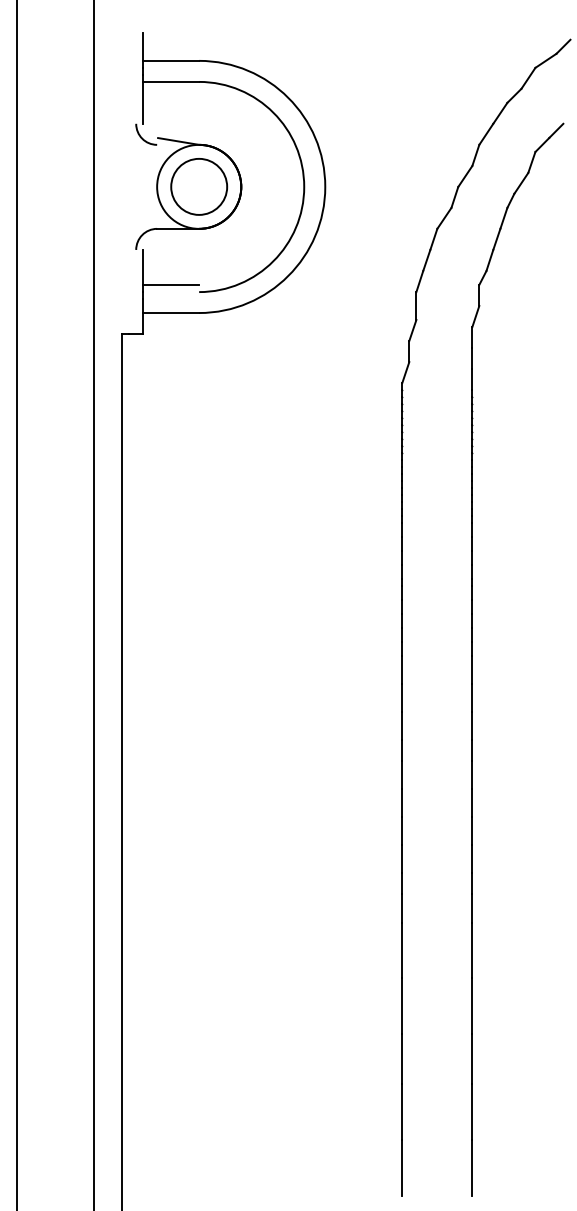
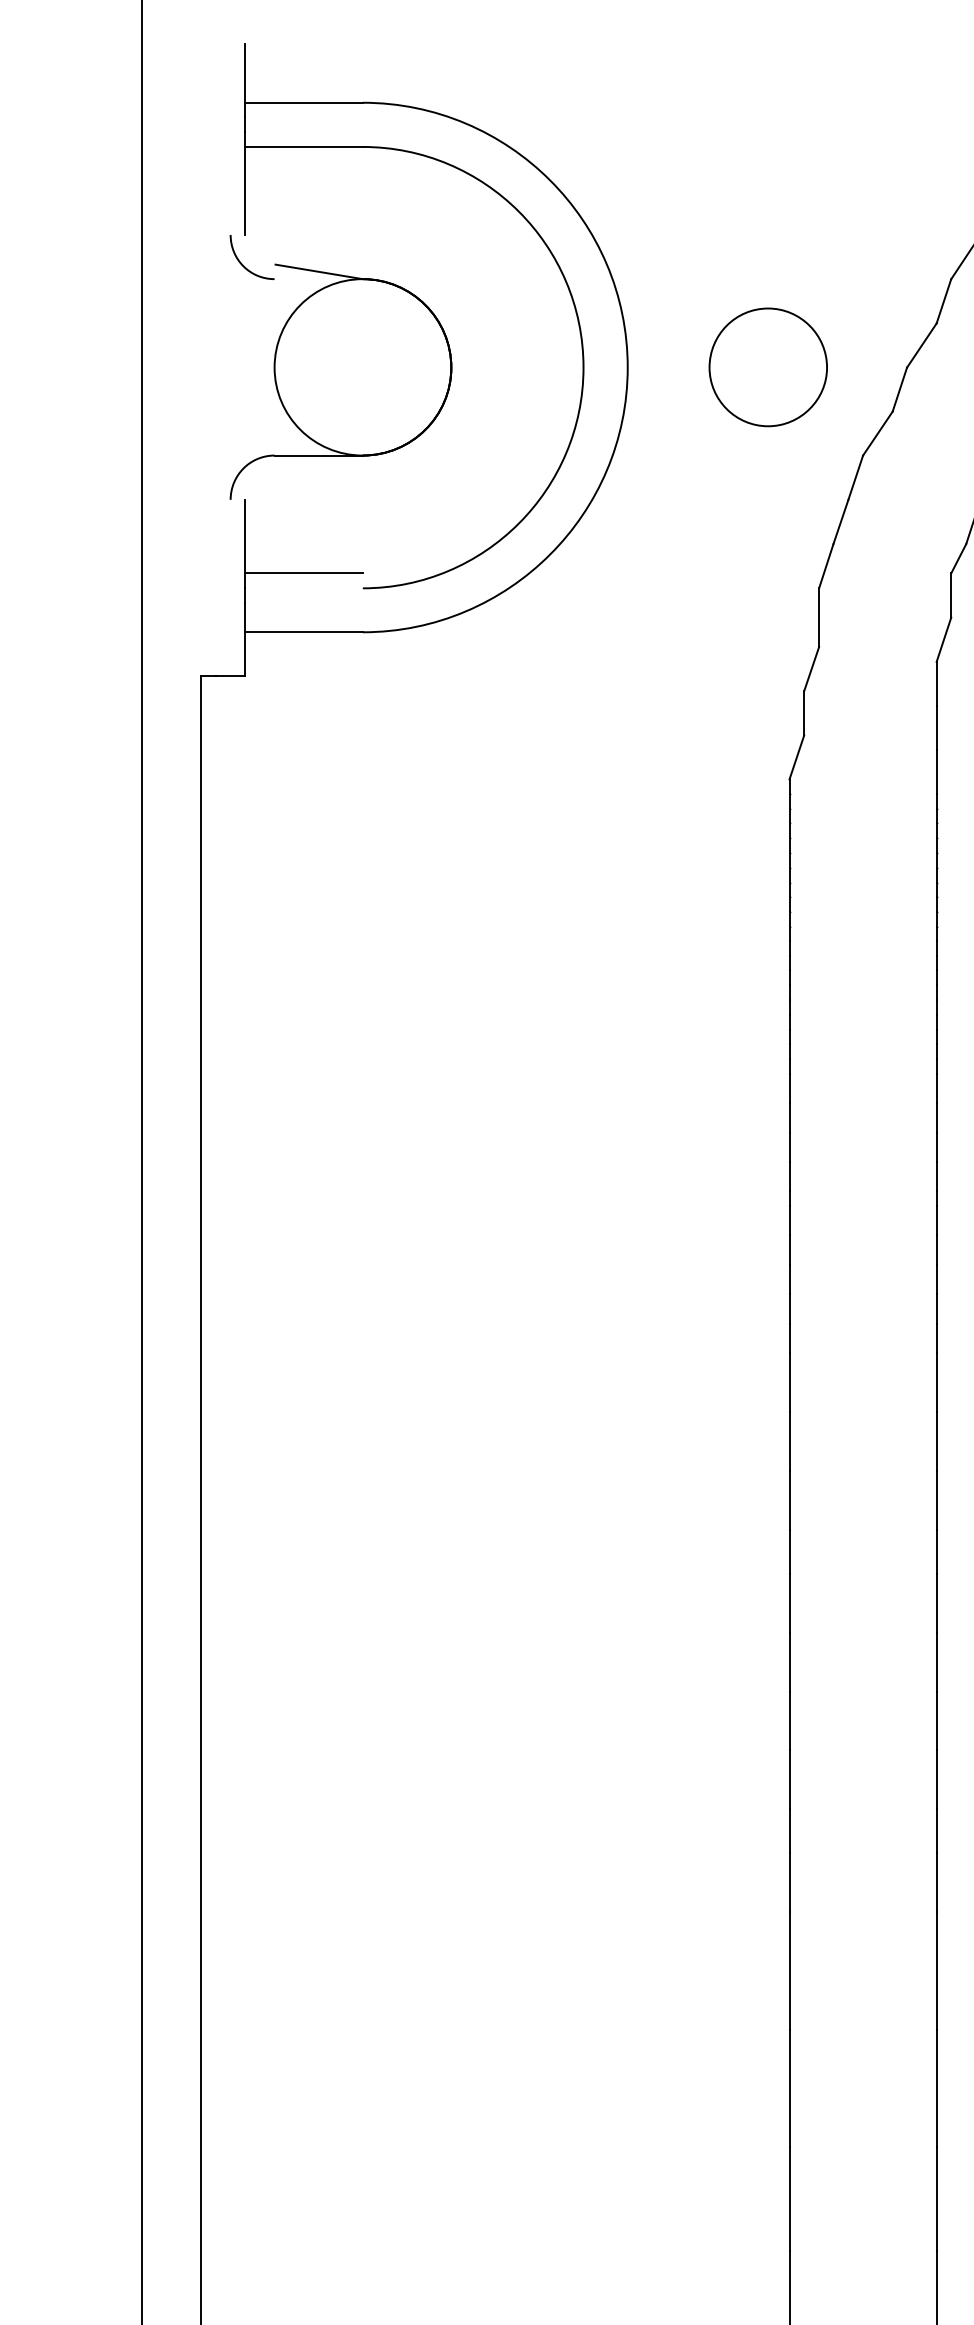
part: (199, 186) -> (768, 366), moved

